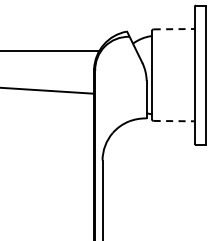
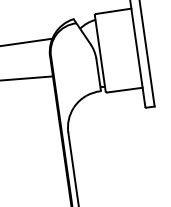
line: (174, 29) -> (113, 11), dashed -> solid
line: (174, 121) -> (125, 90), dashed -> solid

